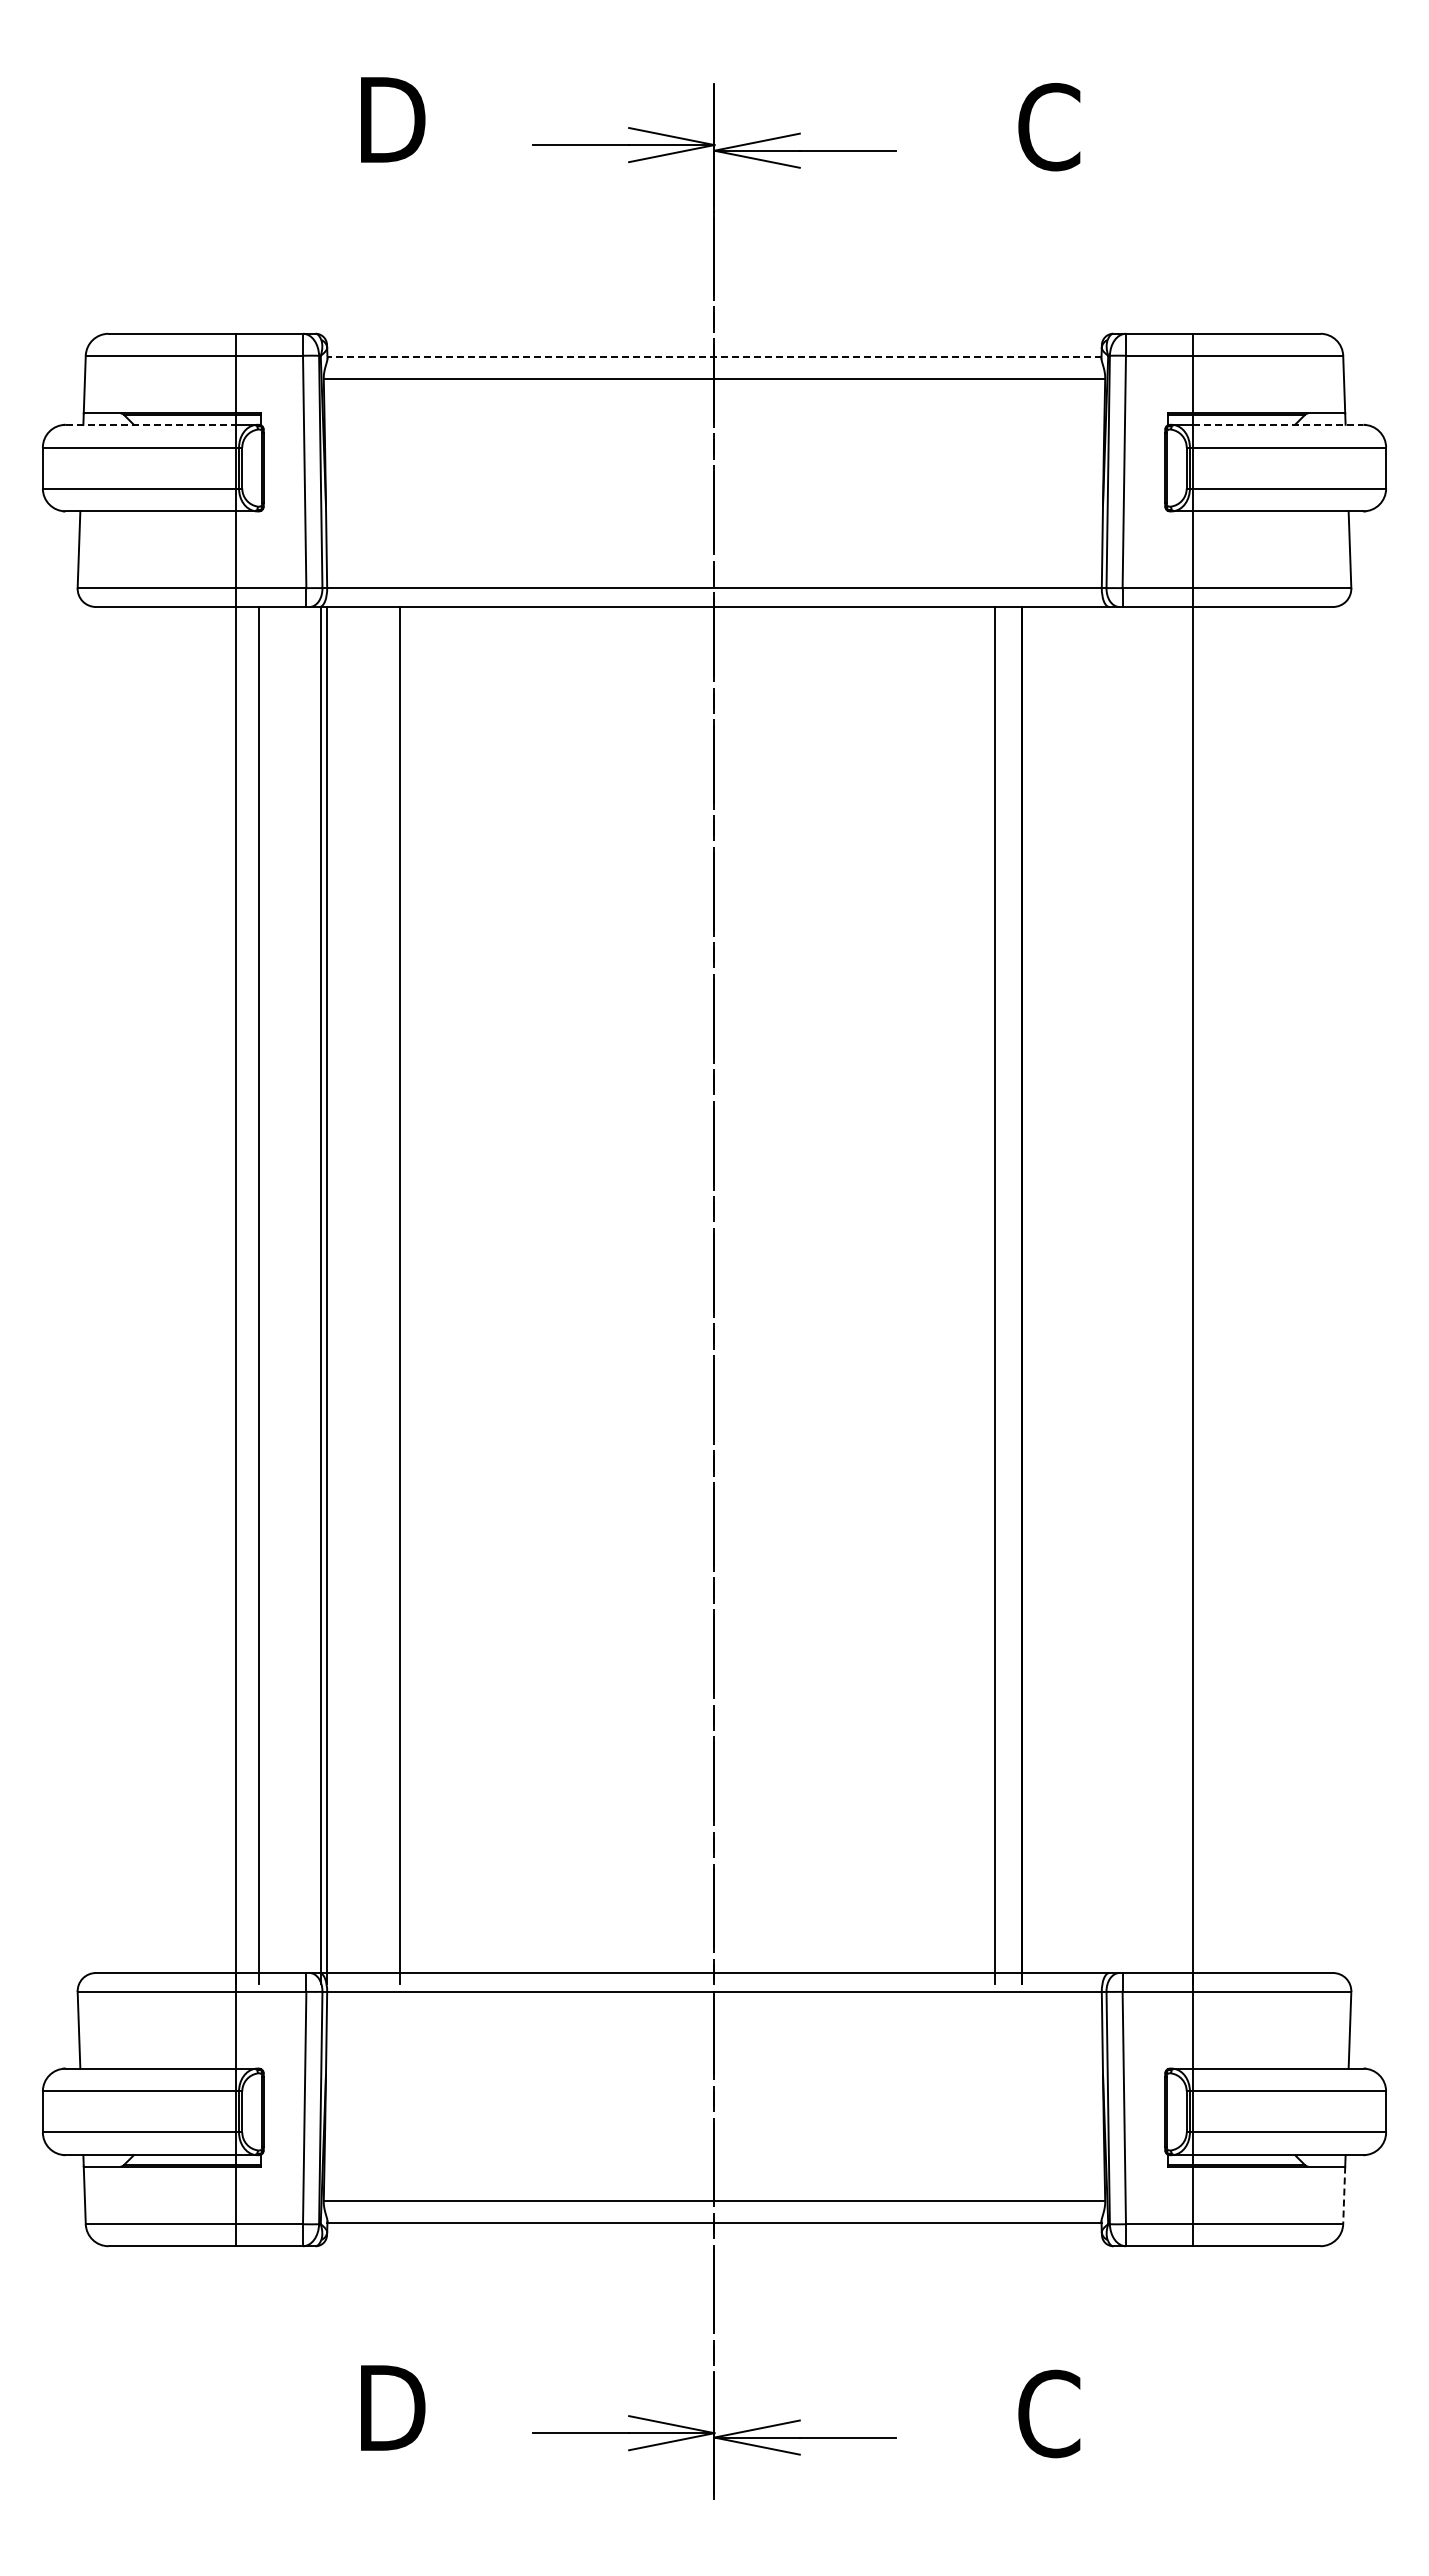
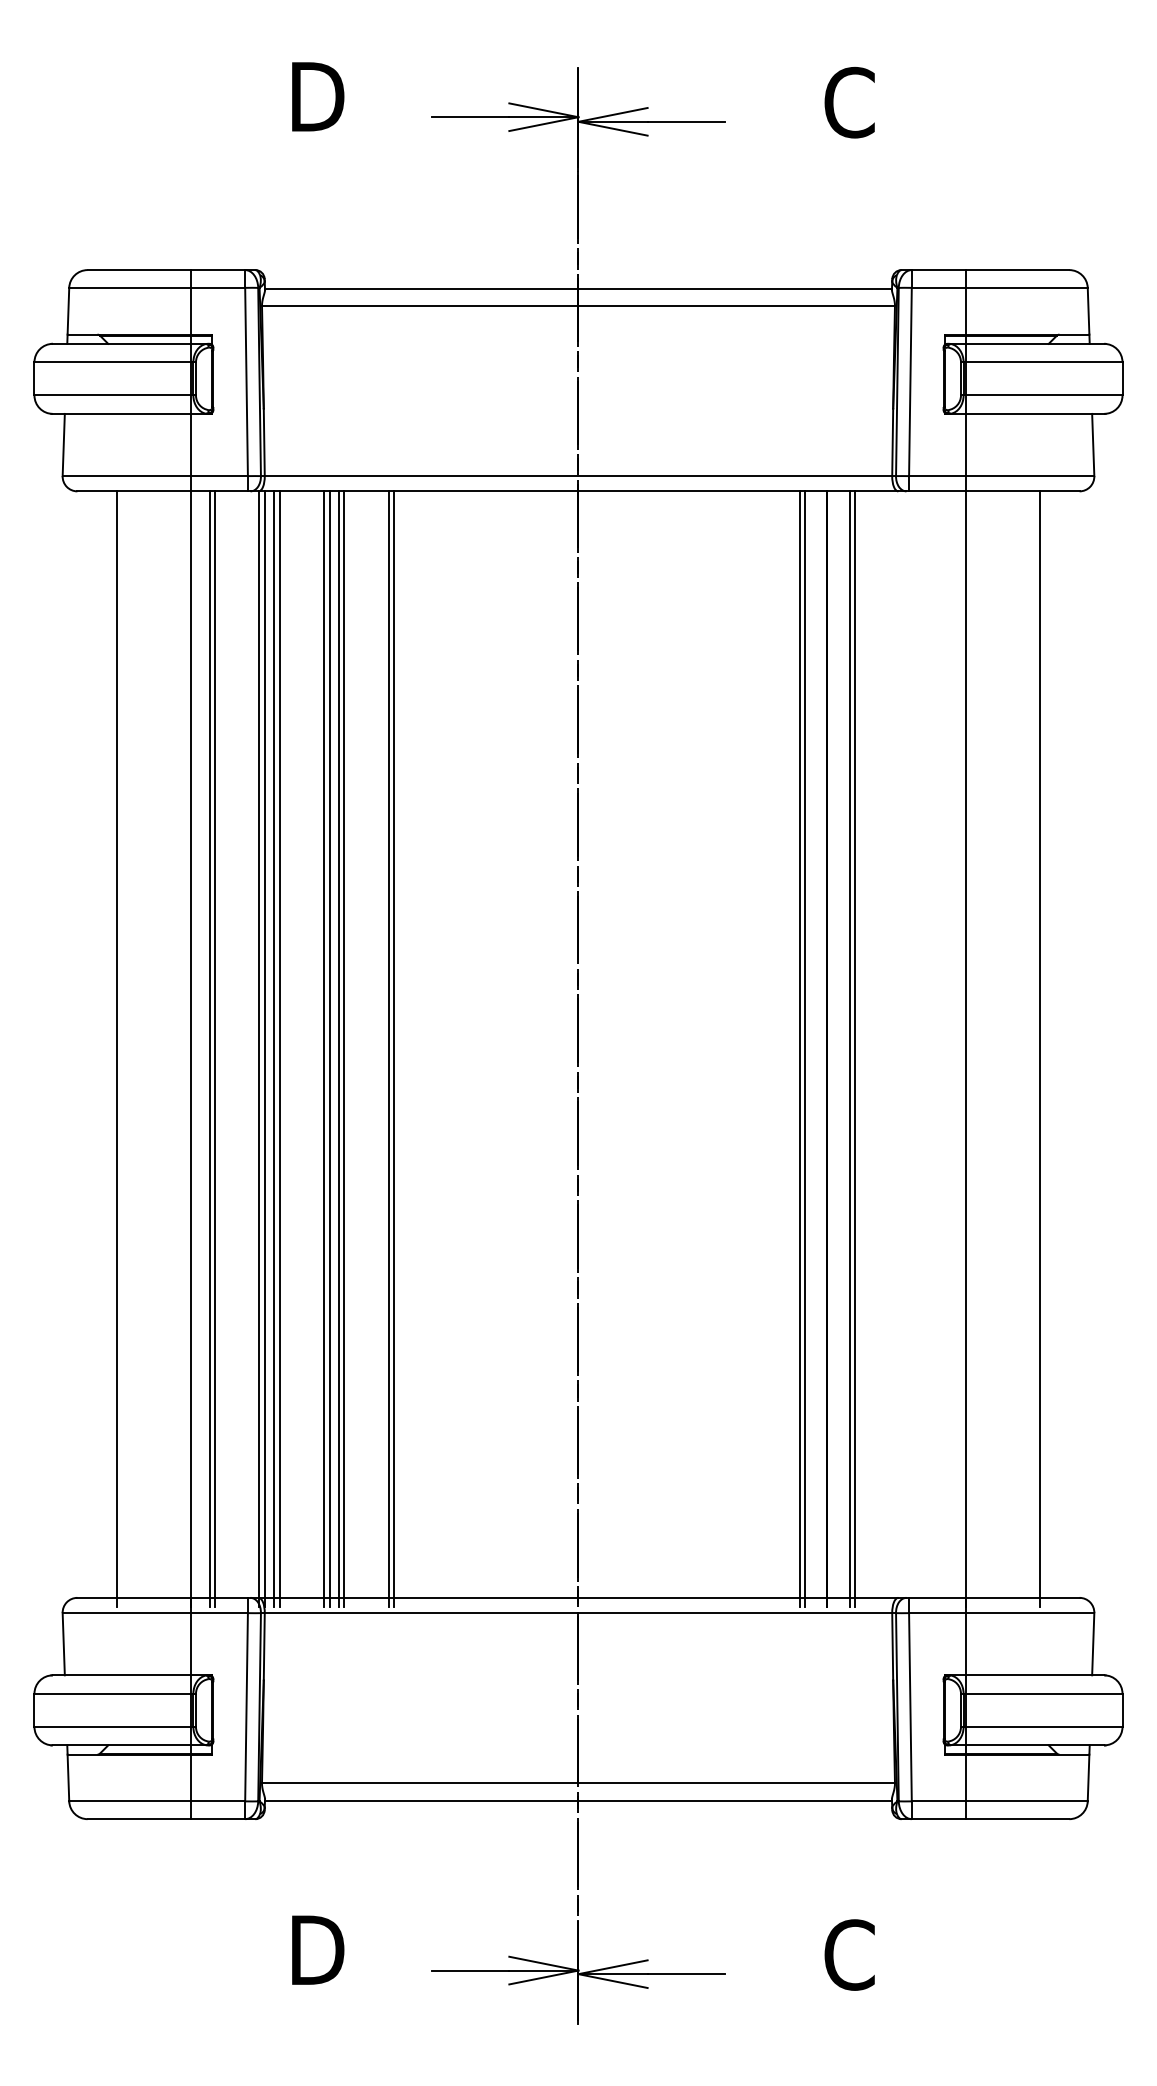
line: (714, 356) -> (578, 288), dashed -> solid
line: (151, 424) -> (122, 343), dashed -> solid
line: (1278, 424) -> (1035, 343), dashed -> solid
line: (145, 1295) -> (117, 1049), added
line: (265, 1295) -> (214, 1049), added
line: (338, 1295) -> (273, 1049), added
line: (345, 1295) -> (279, 1049), added
line: (407, 1295) -> (329, 1049), added
line: (418, 1295) -> (338, 1049), added
line: (425, 1295) -> (344, 1049), added
line: (479, 1295) -> (388, 1049), added
line: (486, 1295) -> (393, 1049), added
line: (987, 1295) -> (799, 1049), added
line: (1049, 1295) -> (849, 1049), added
line: (1056, 1295) -> (855, 1049), added
line: (1283, 1295) -> (1039, 1049), added
line: (1344, 2195) -> (1088, 1778), dashed -> solid

